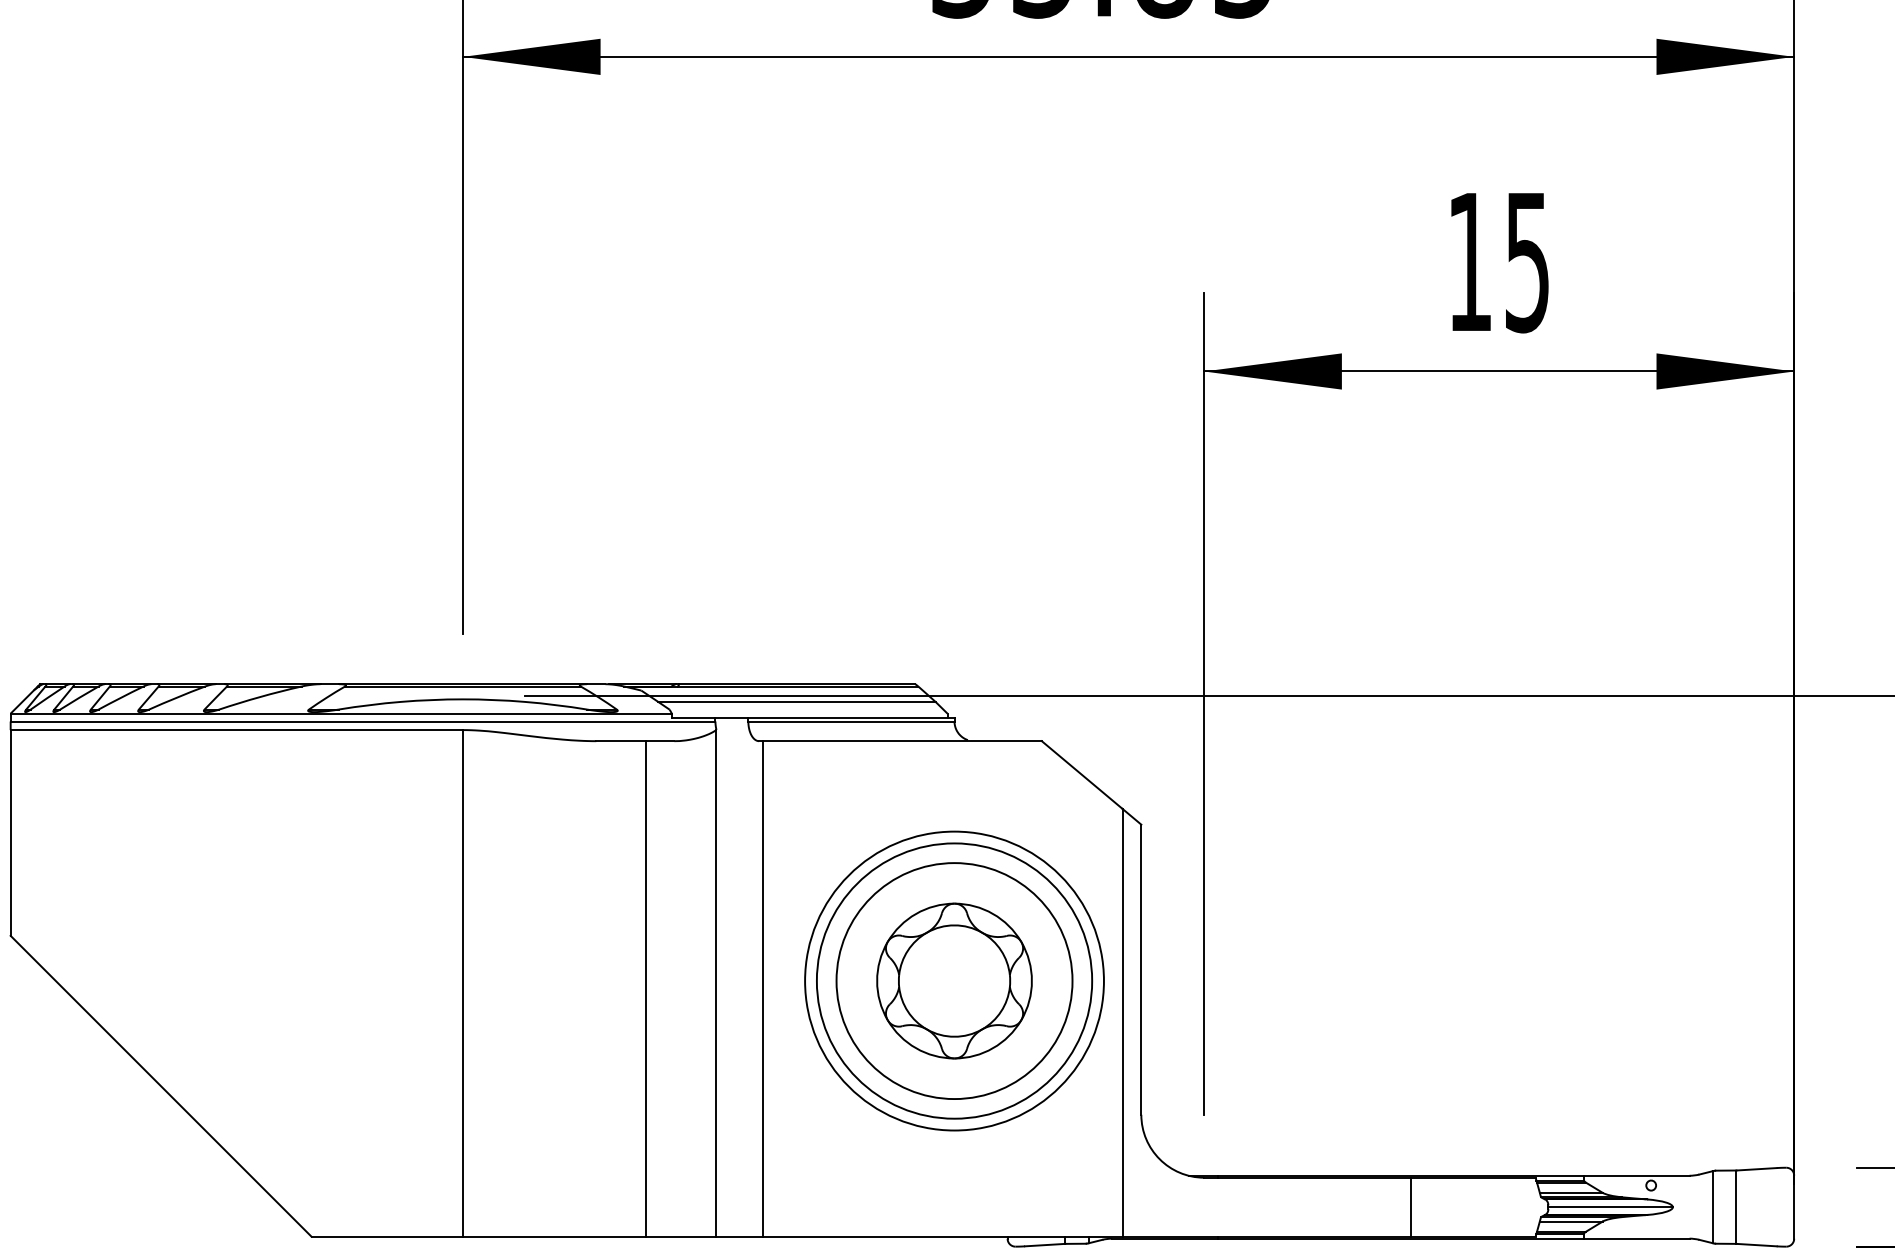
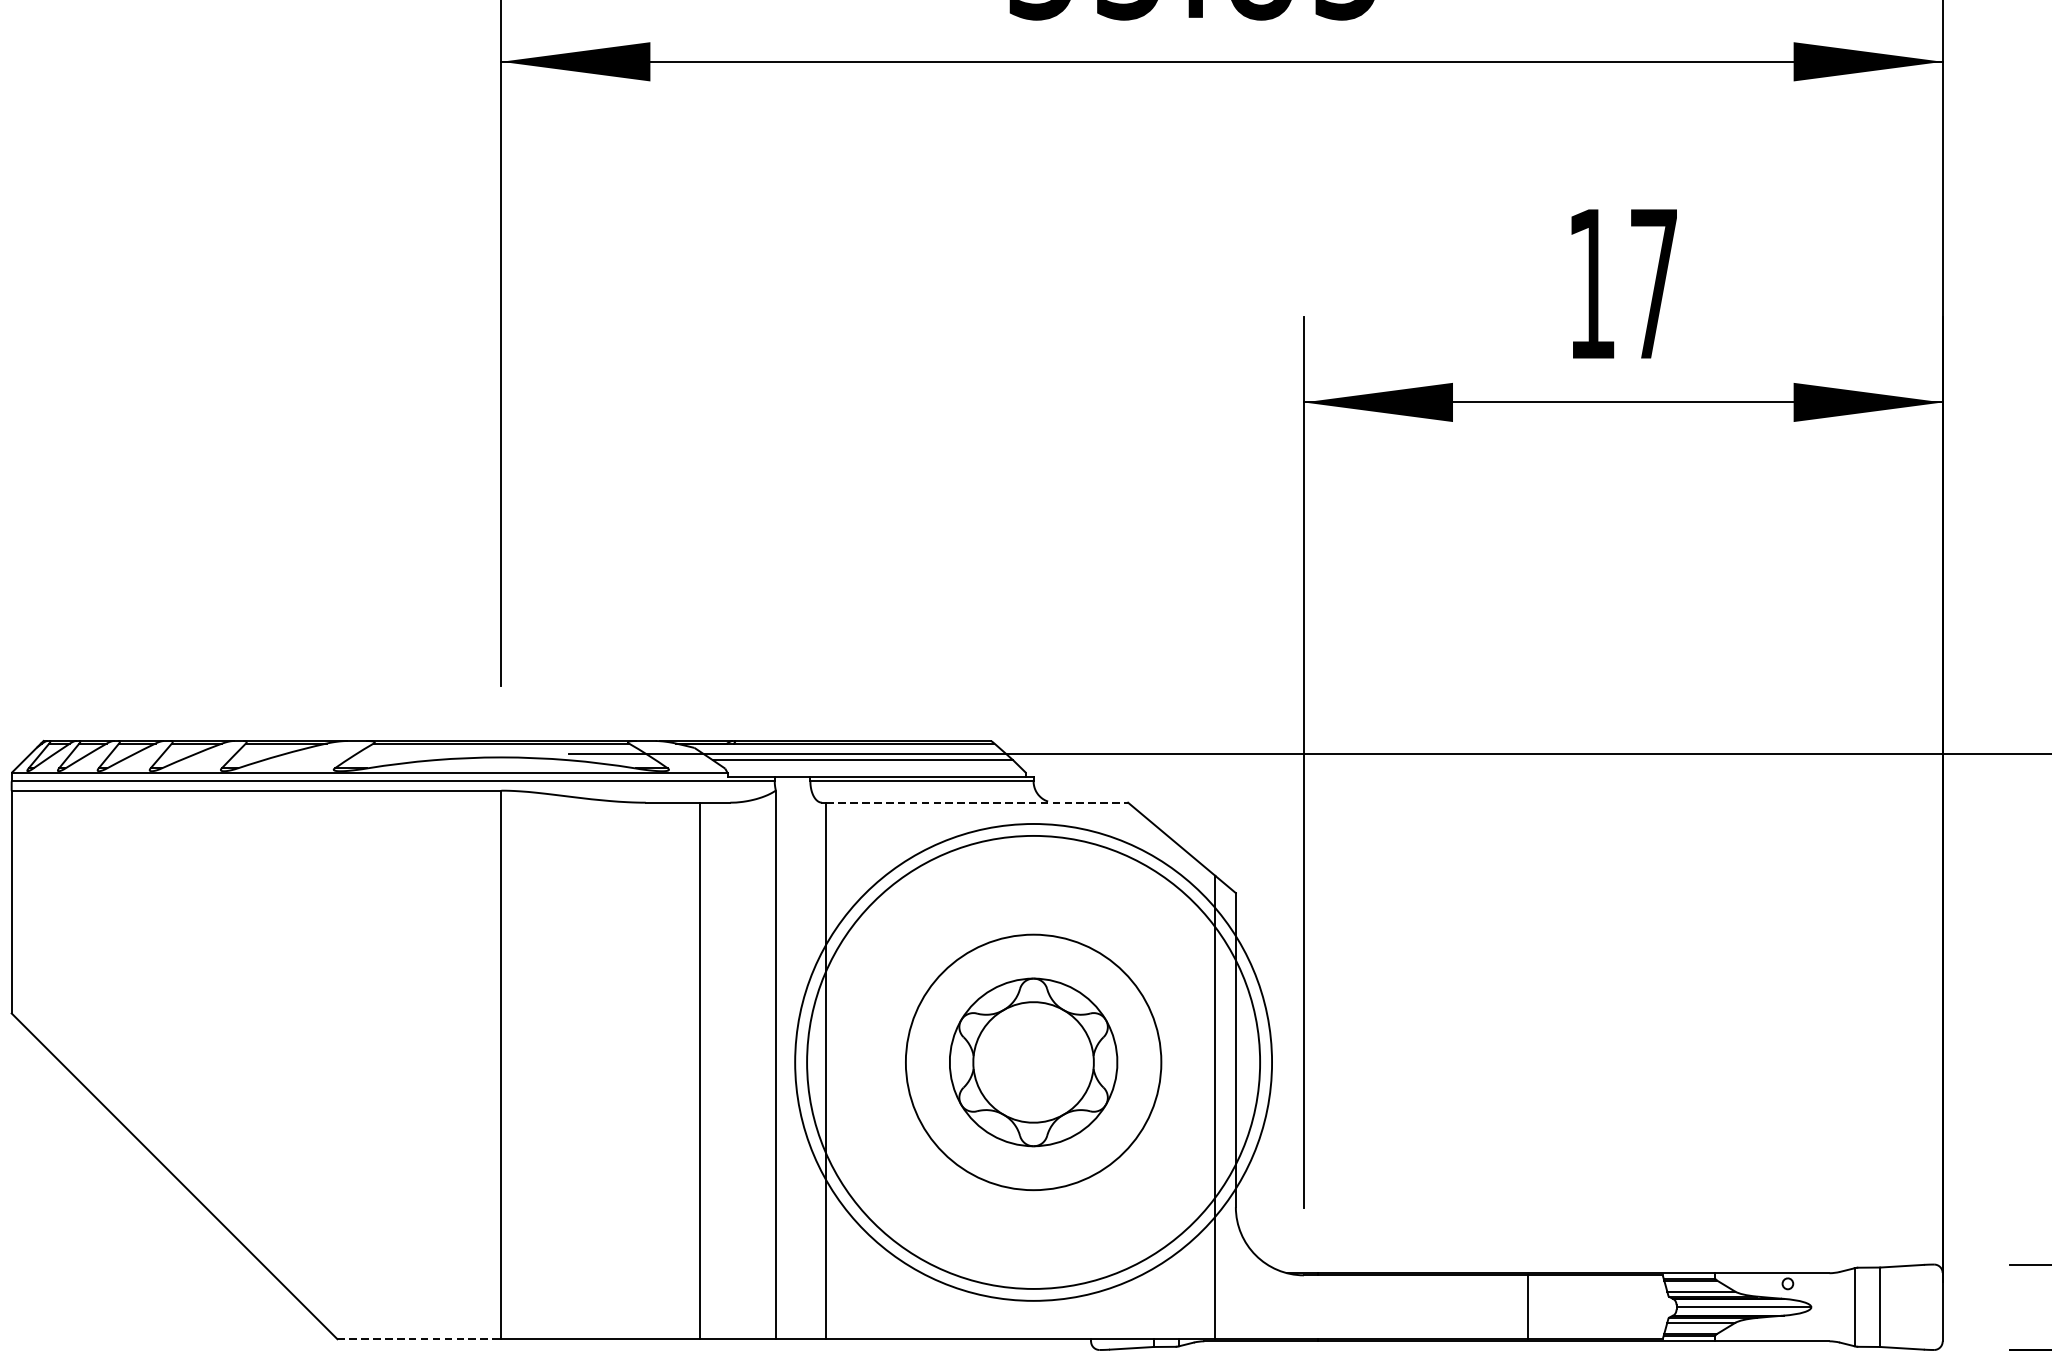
text: (1527, 263) -> (1653, 285), 15 -> 17
line: (902, 741) -> (977, 803), solid -> dashed
circle: (954, 980) -> (1033, 1061), size x1.4
circle: (954, 980) -> (1033, 1061), size x1.6
line: (387, 1236) -> (419, 1338), solid -> dashed

